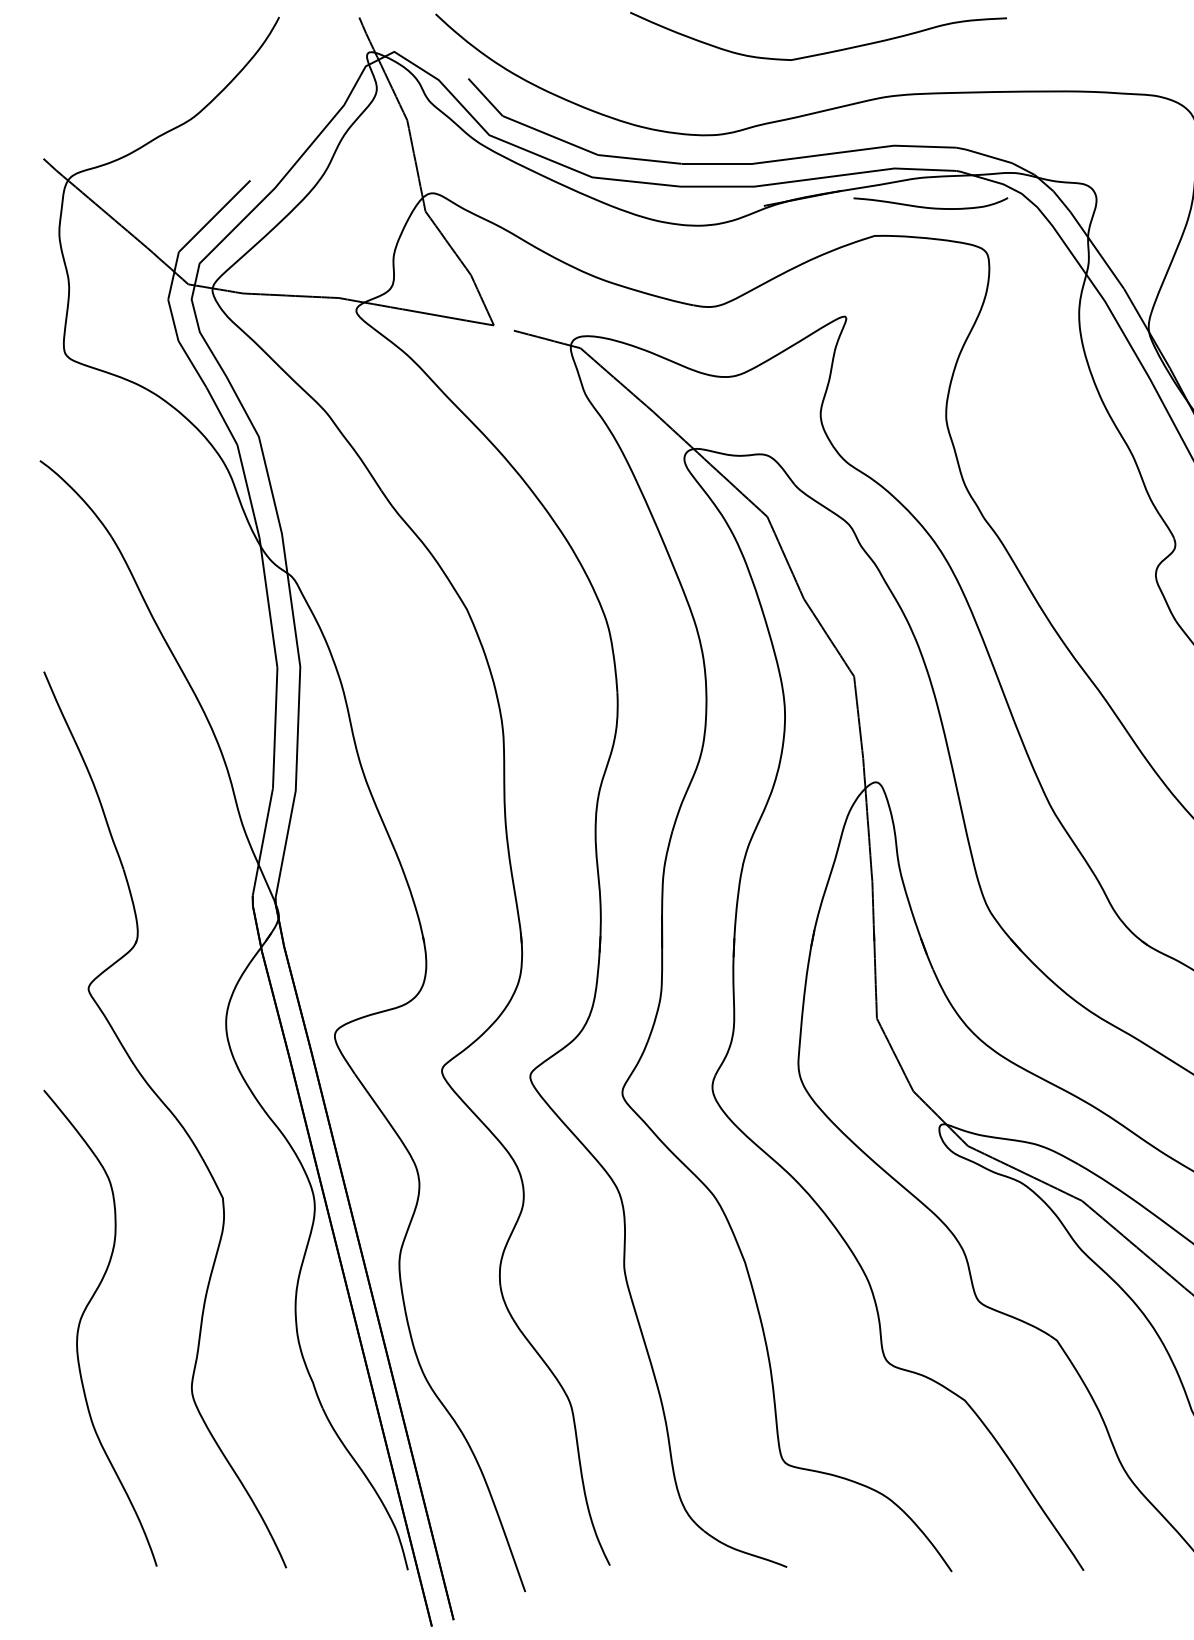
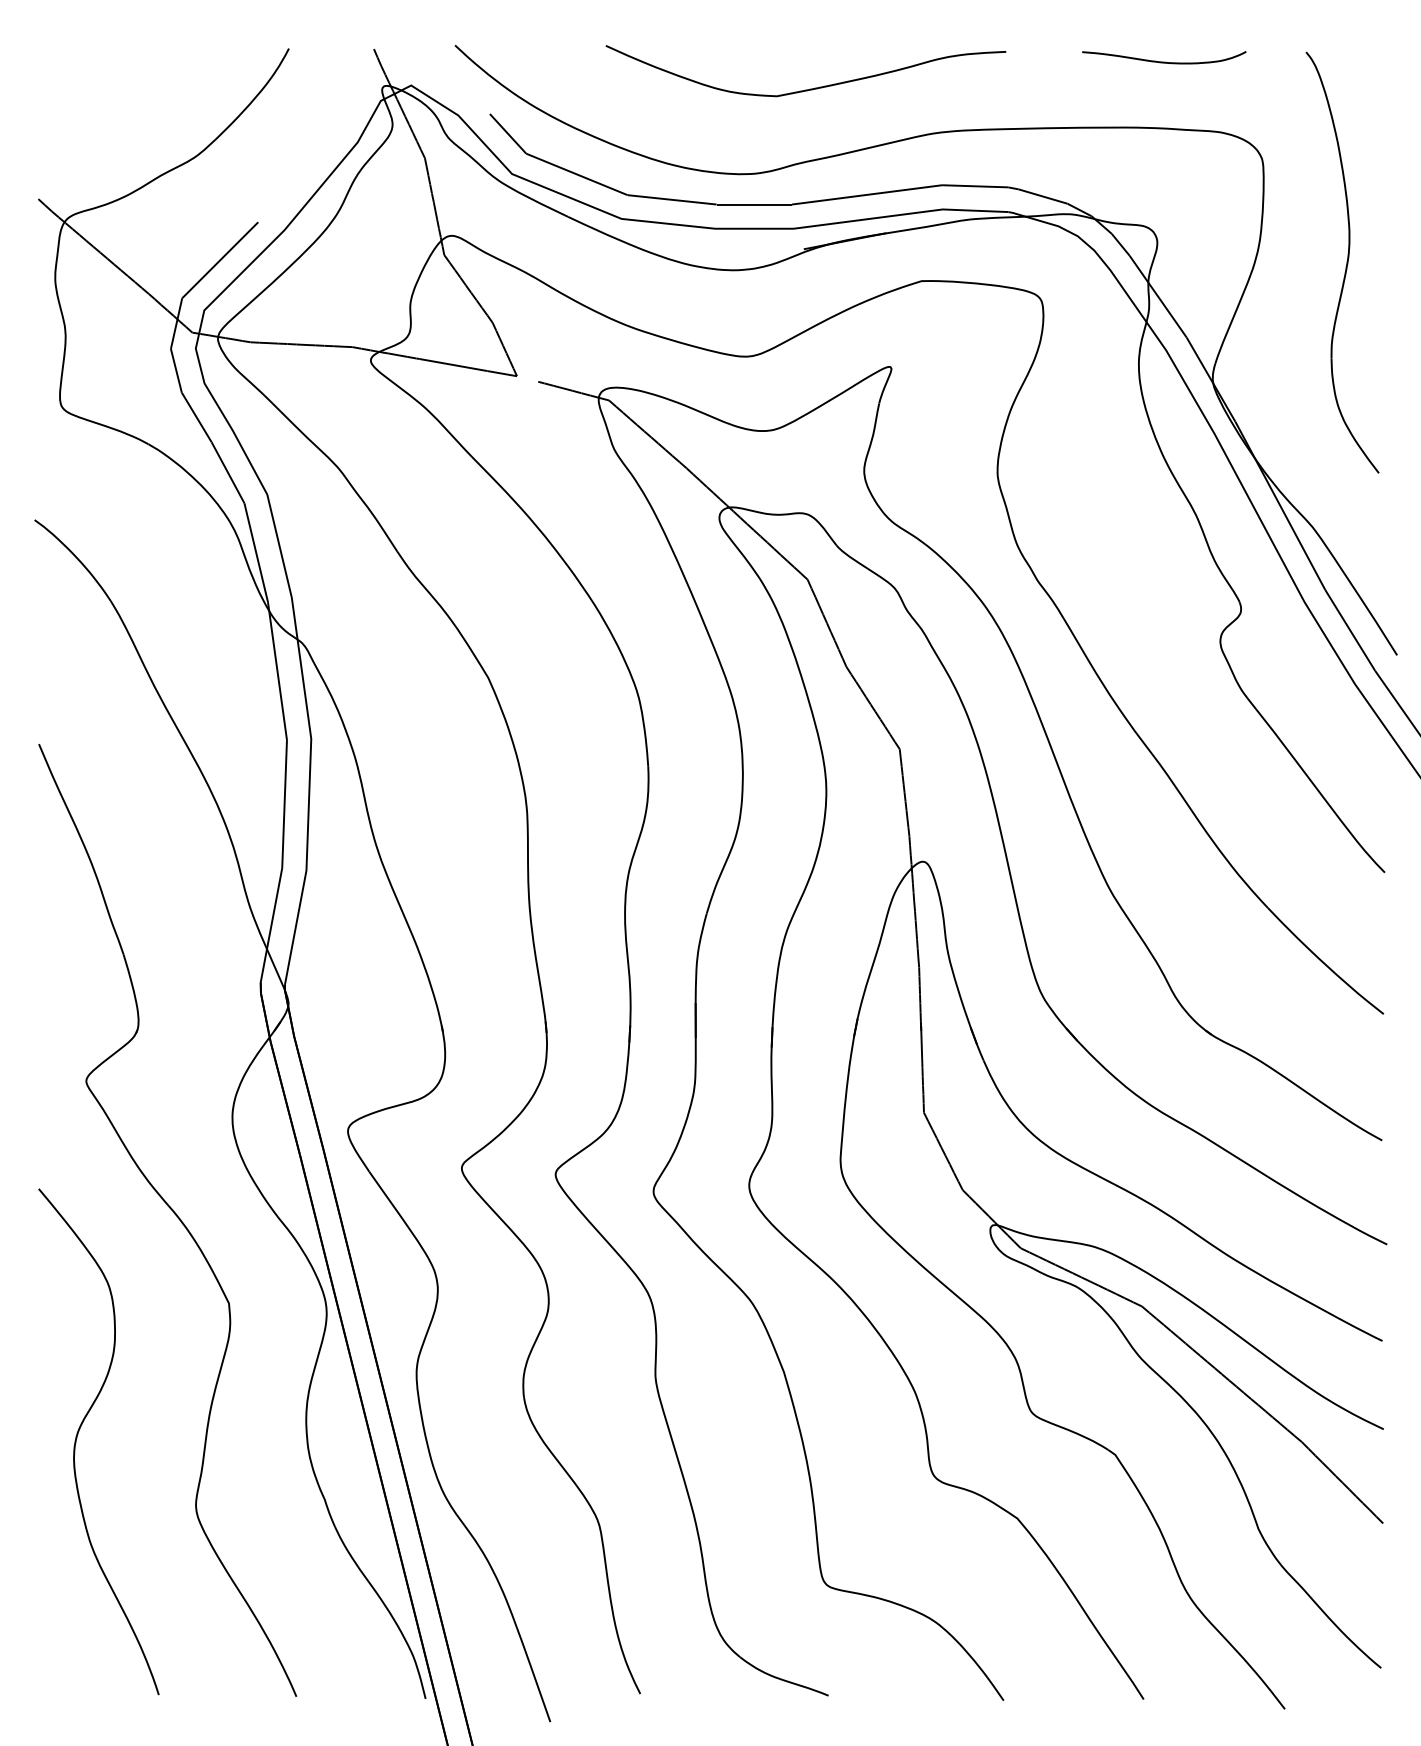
curve: (822, 52) -> (810, 88), moved
curve: (931, 207) -> (1164, 61), moved

